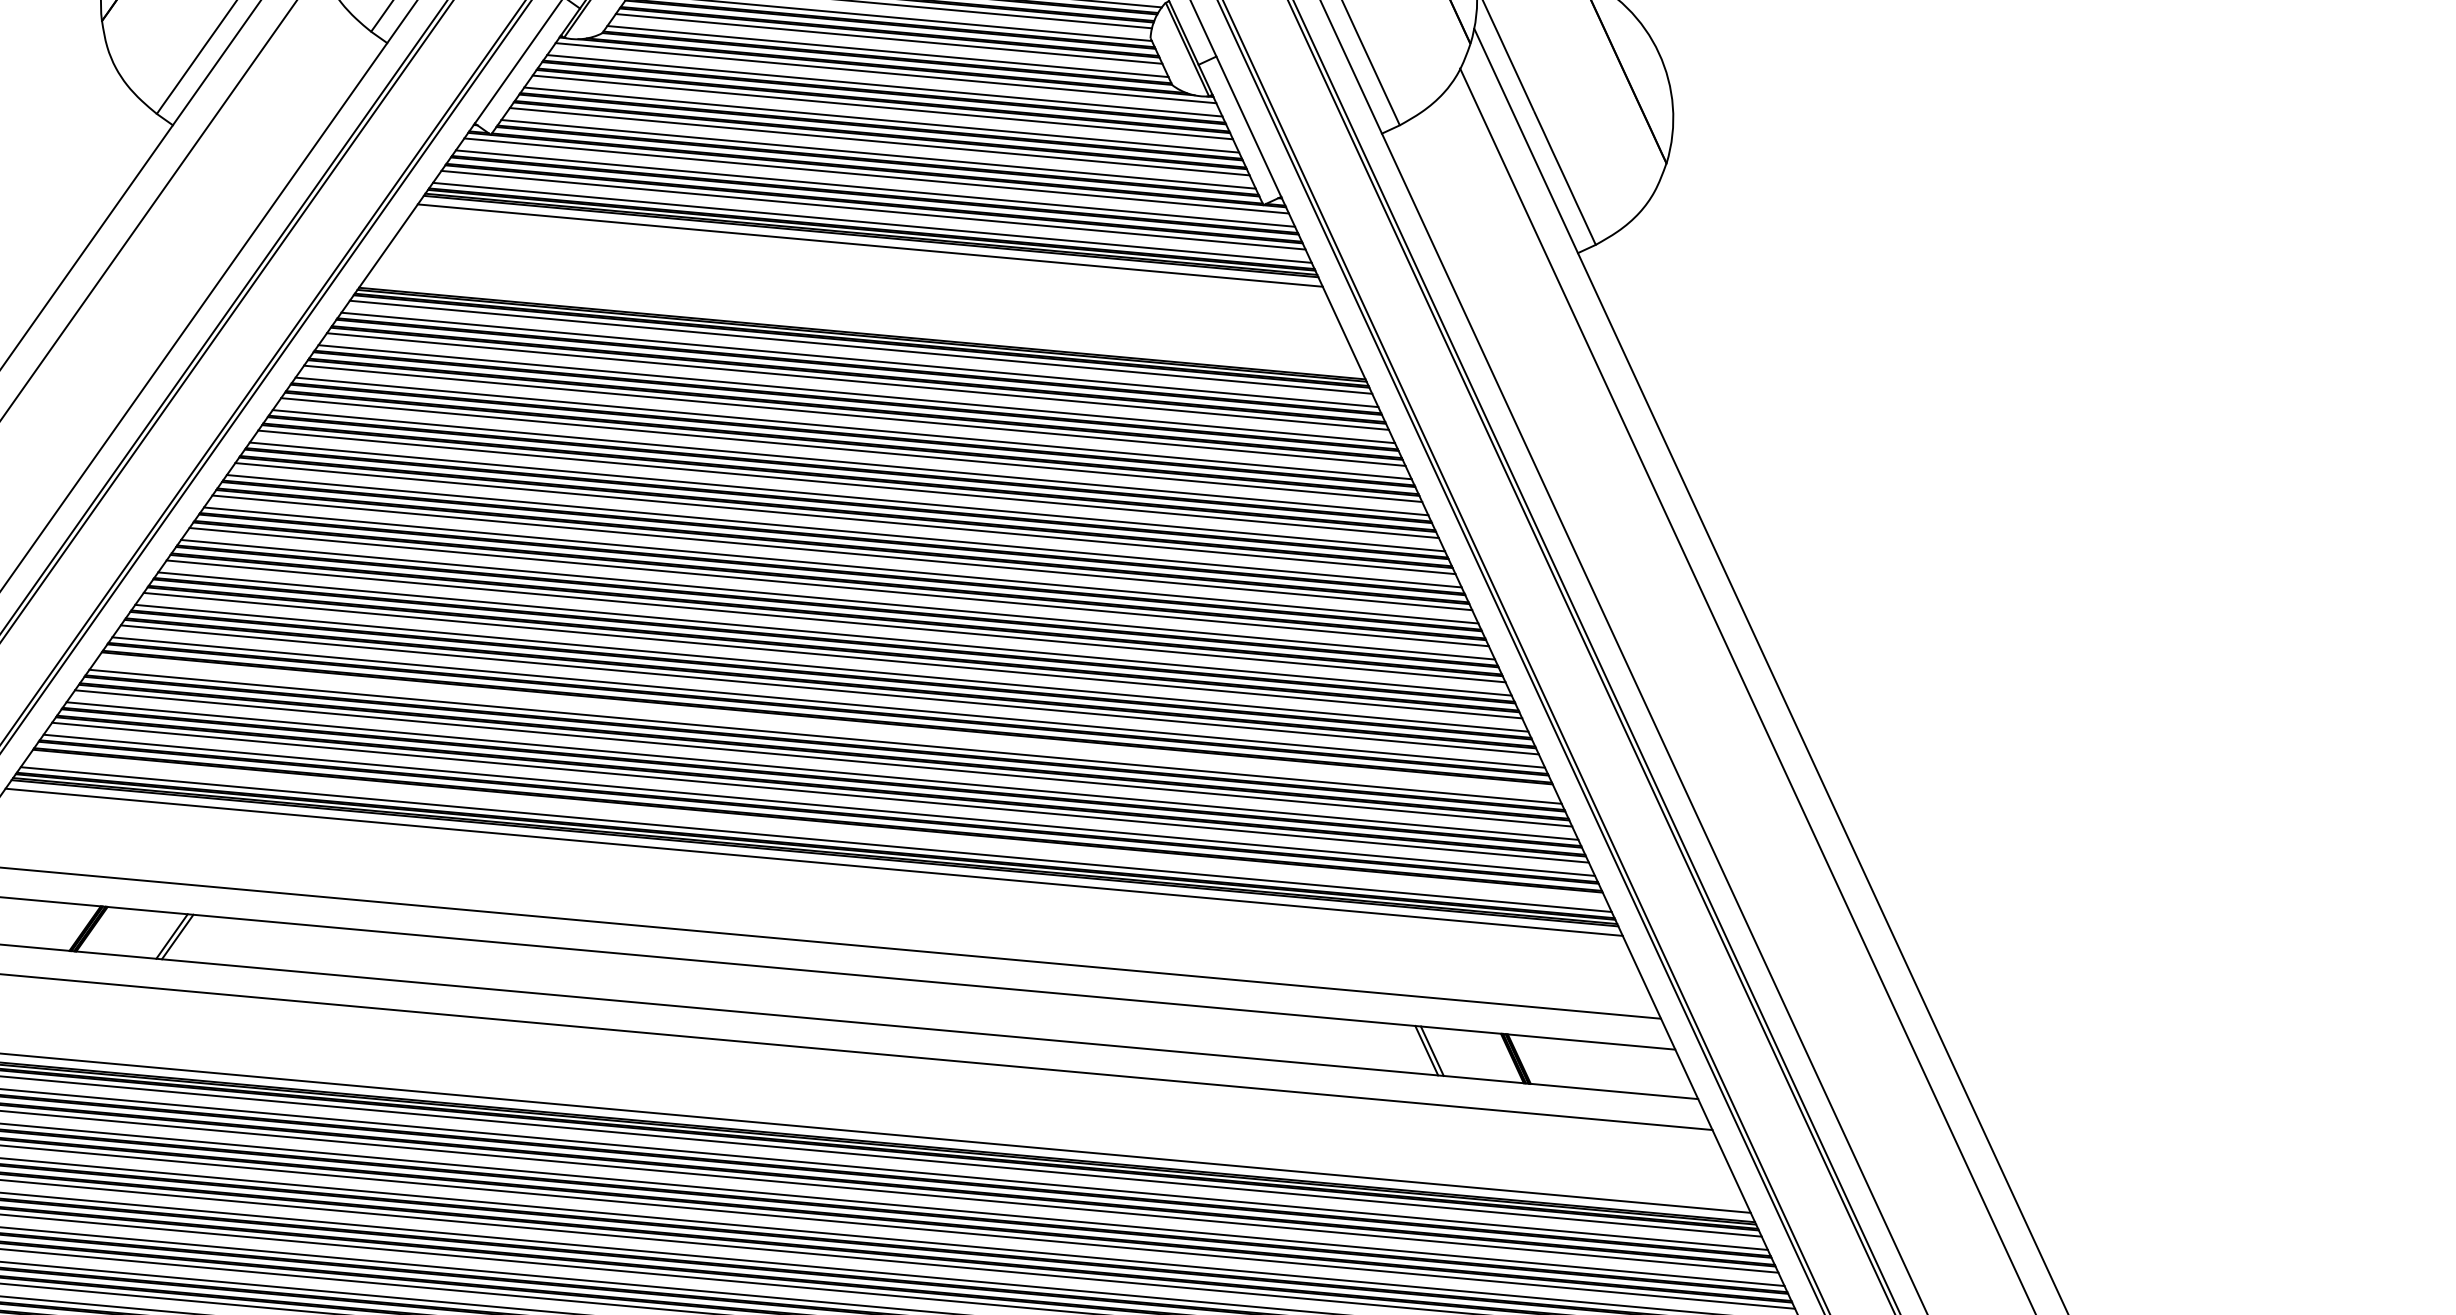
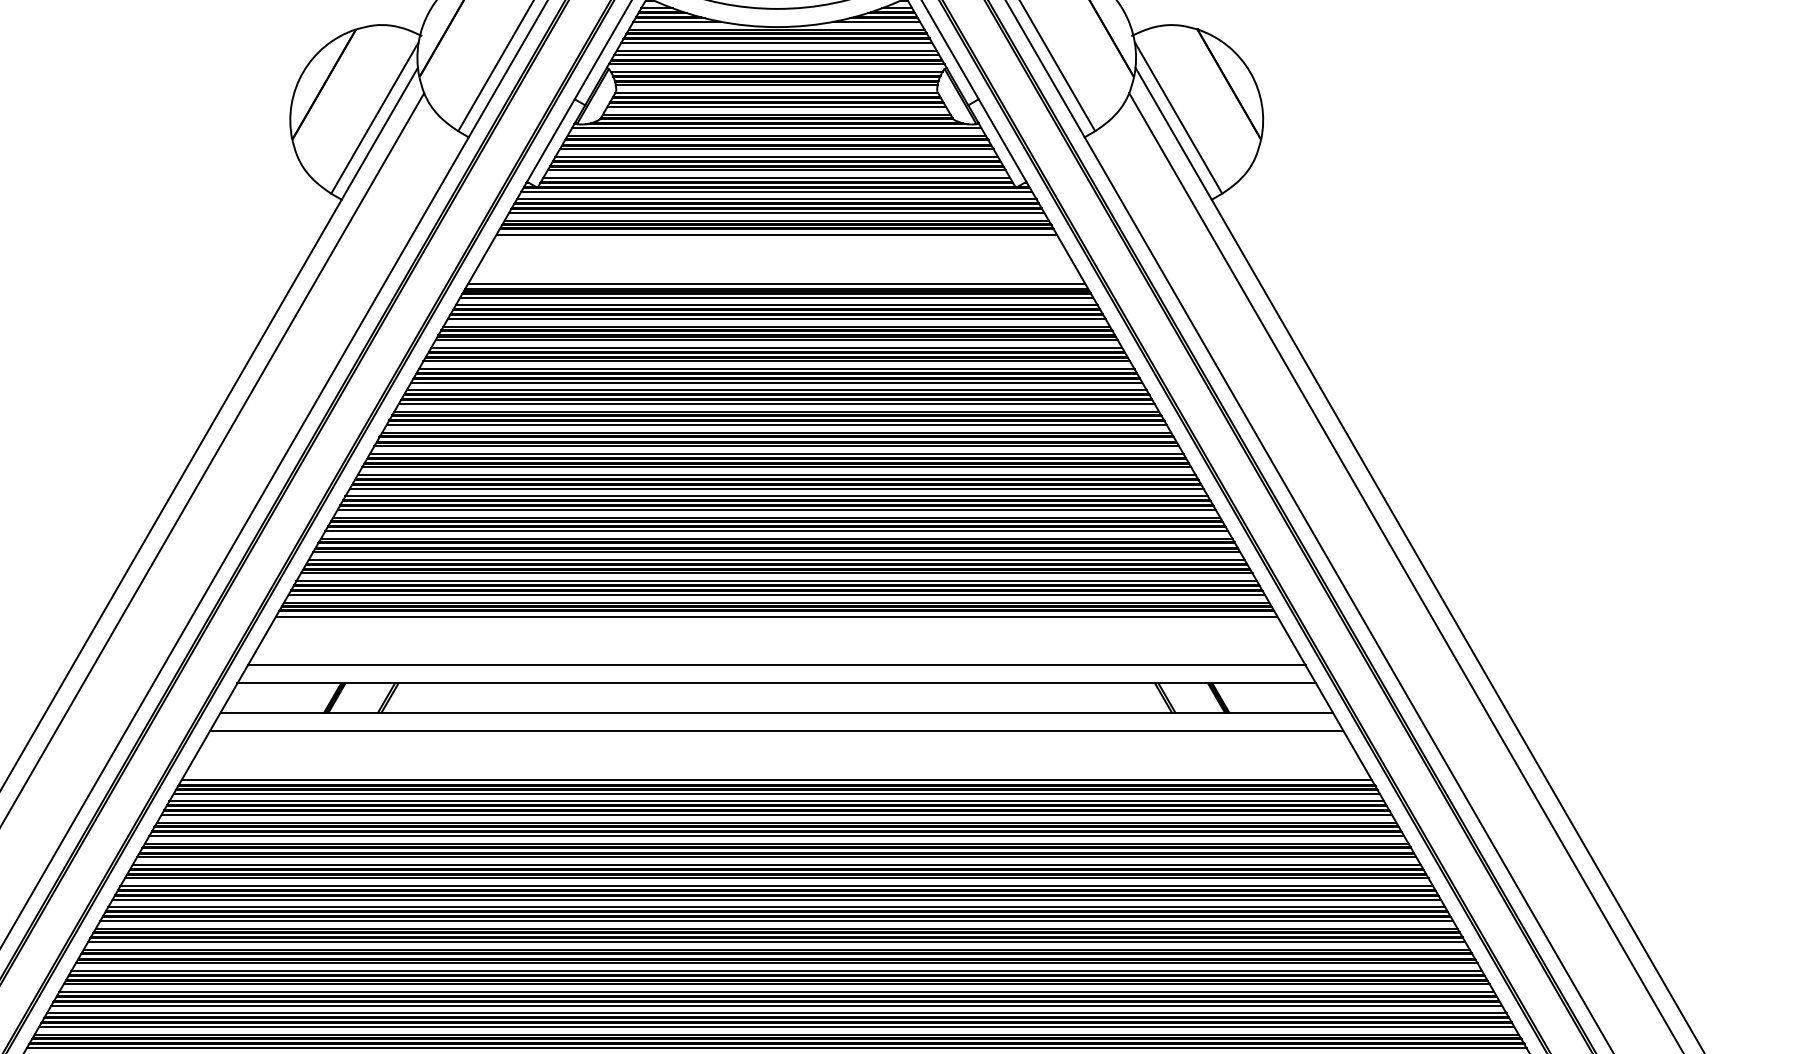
line: (862, 324) -> (776, 283), added
line: (826, 724) -> (776, 531), added
line: (817, 826) -> (776, 594), added

